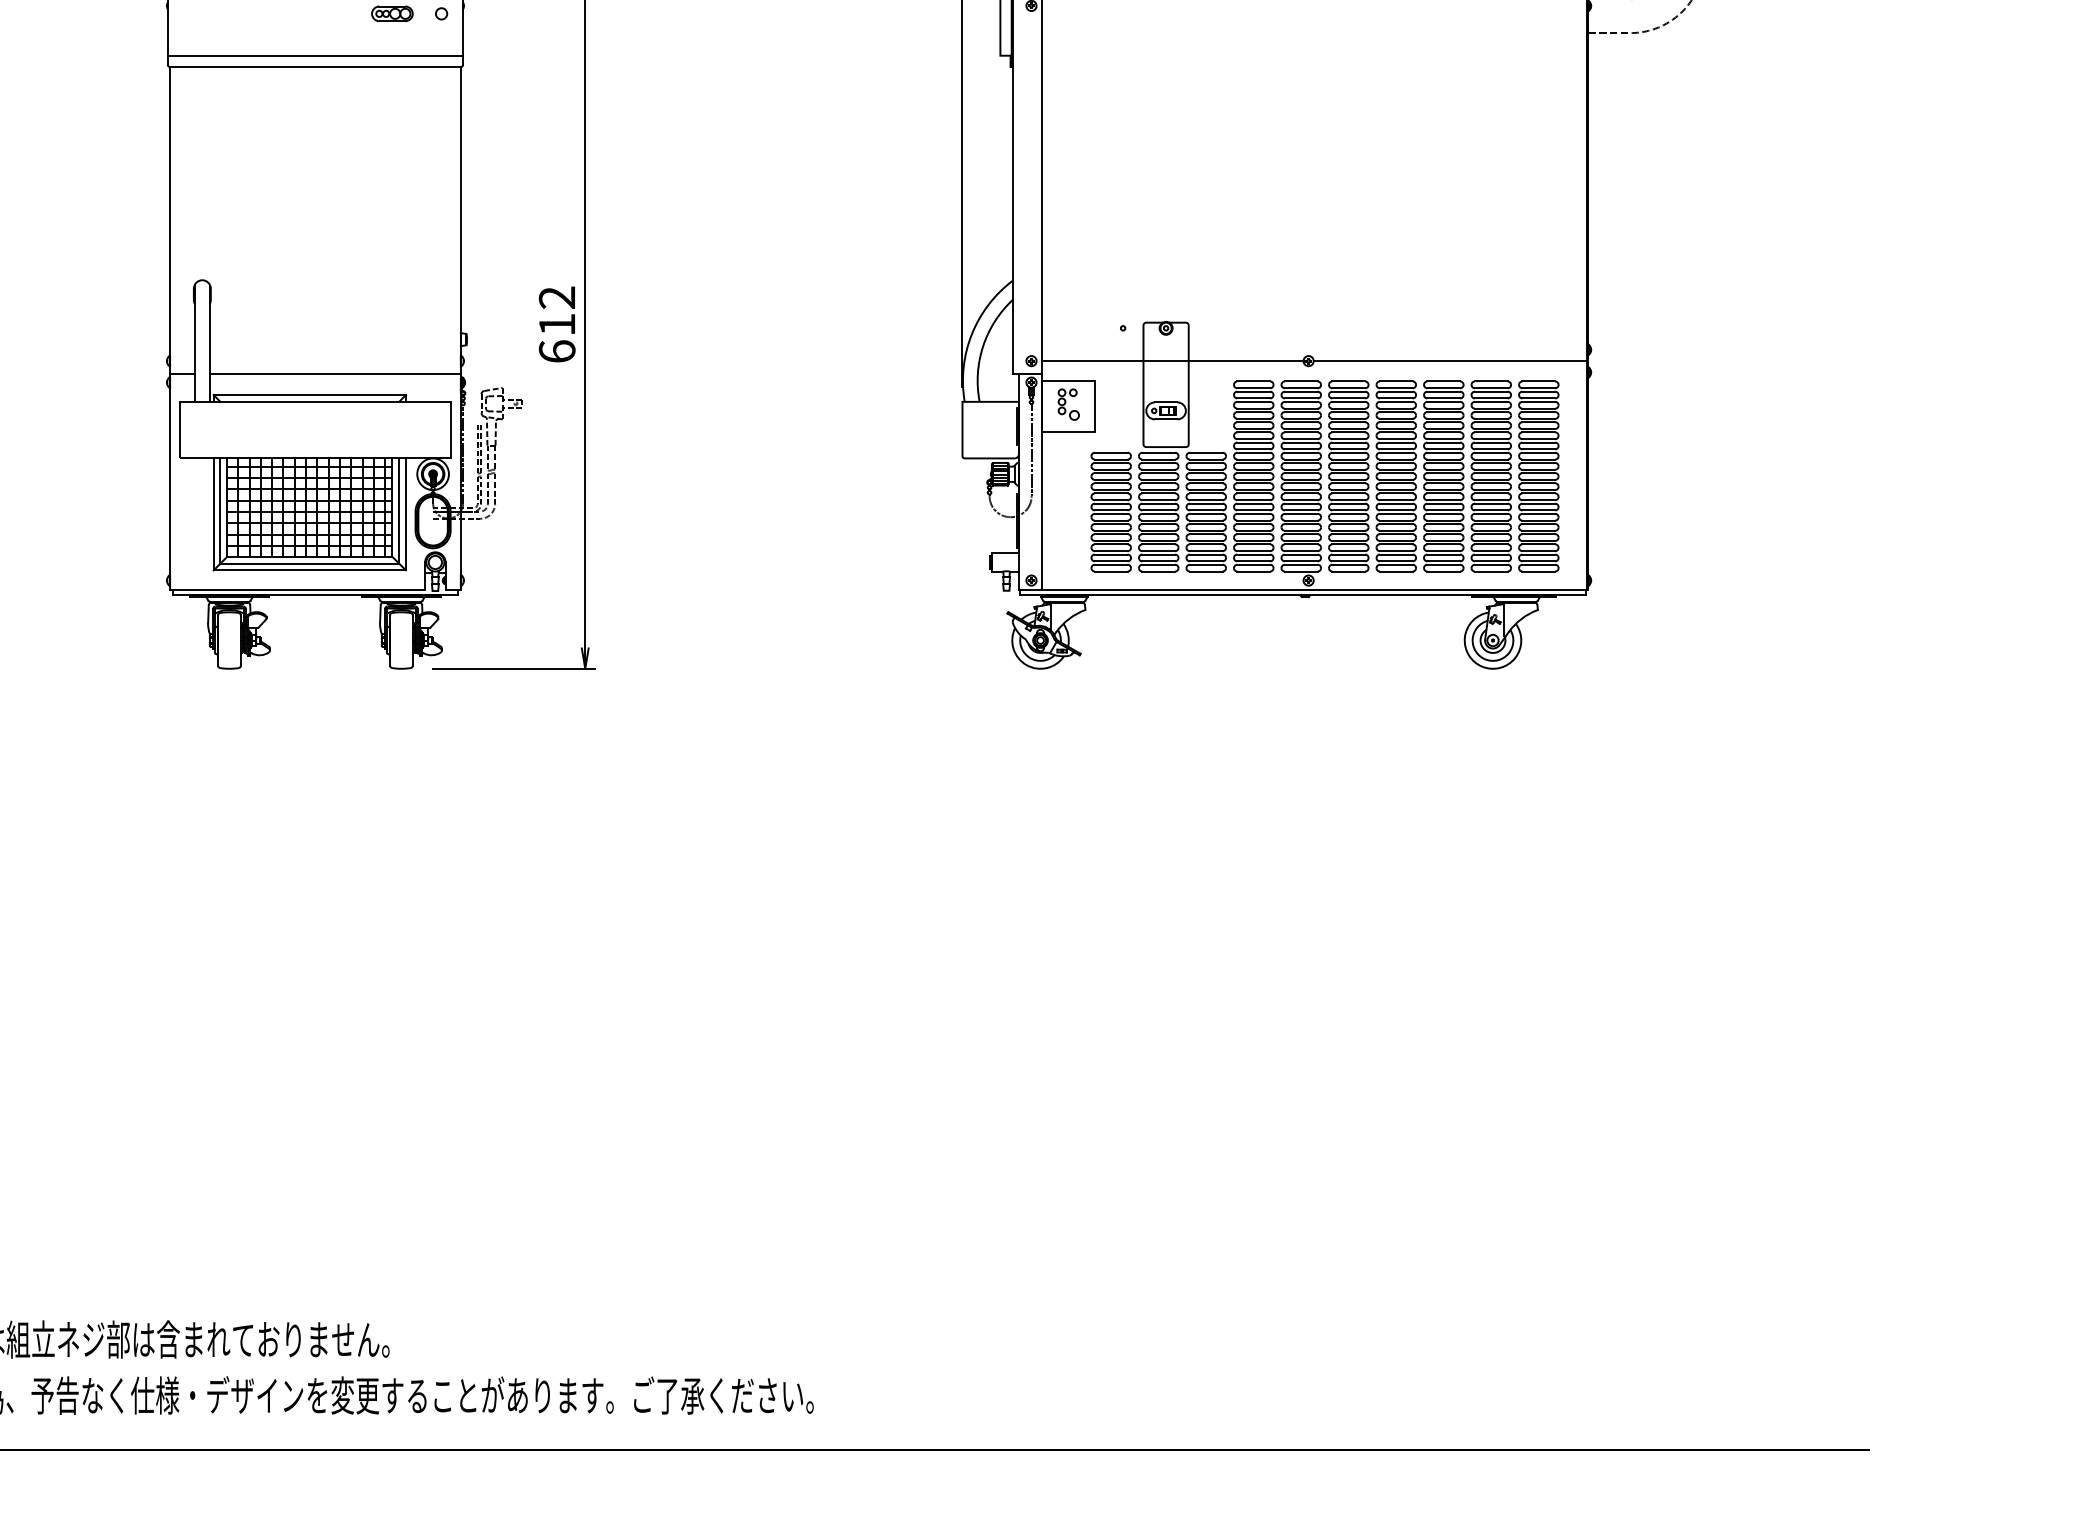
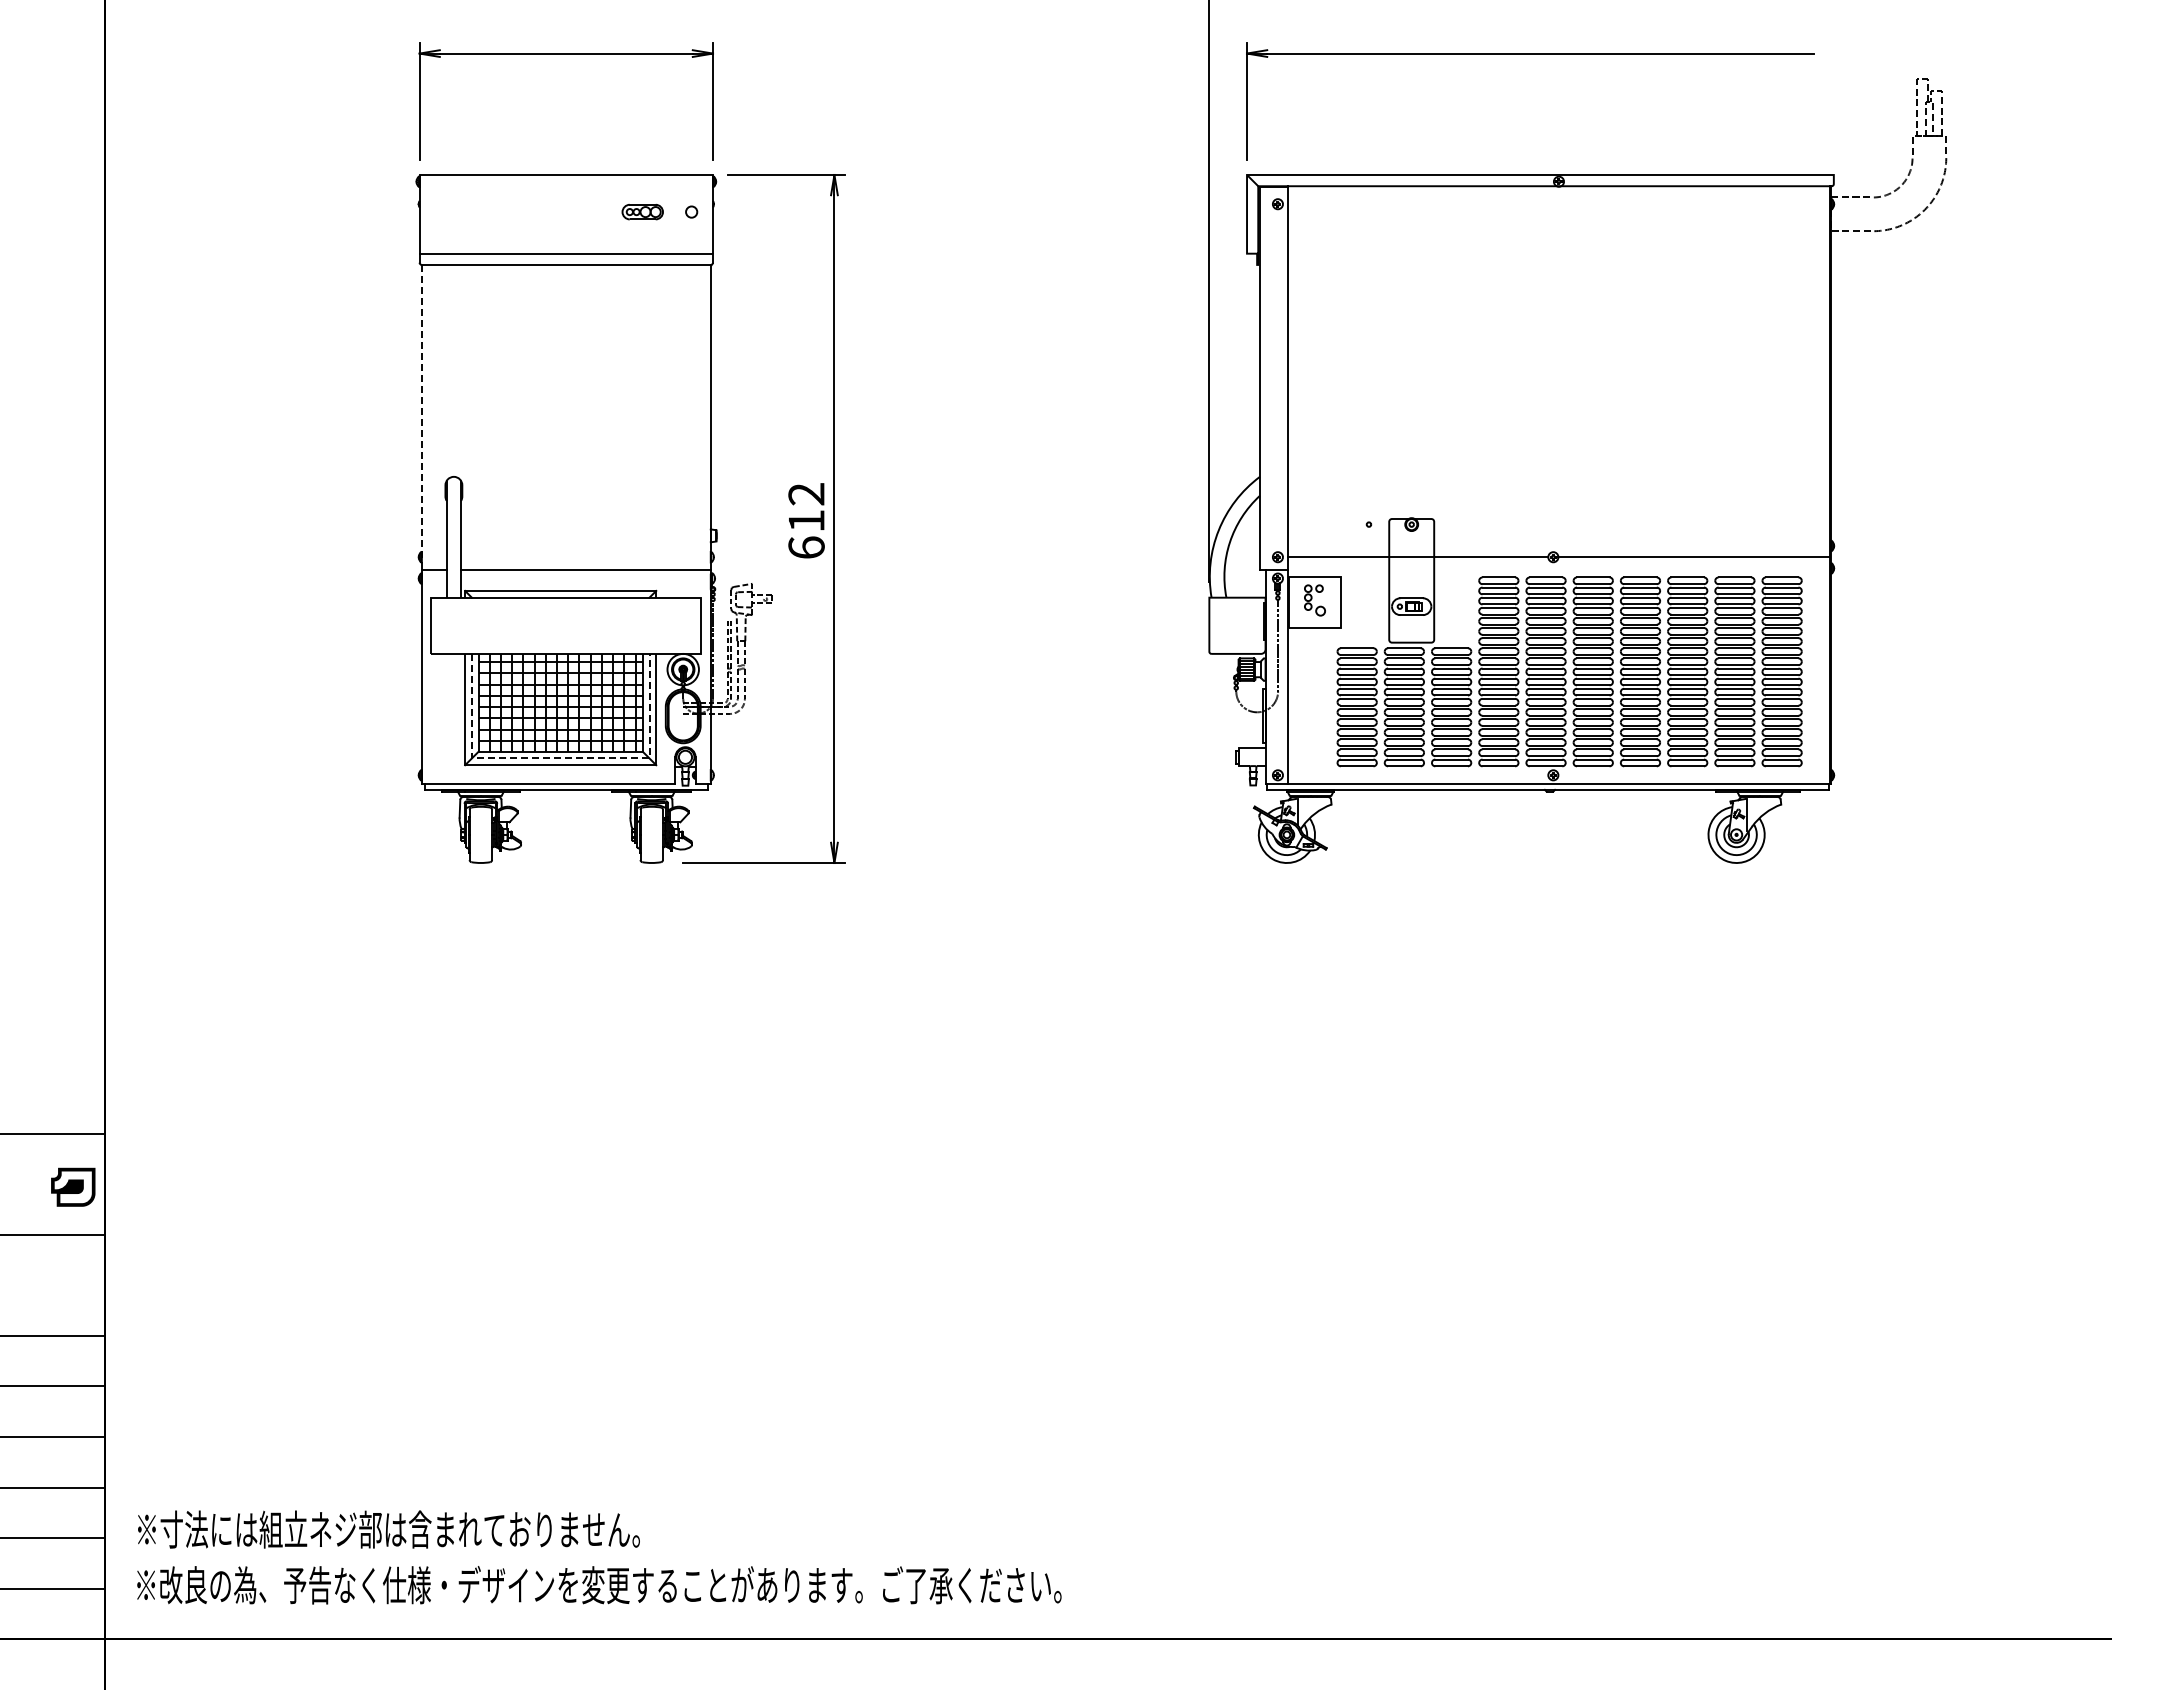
line: (169, 220) -> (421, 417), solid -> dashed
line: (309, 563) -> (560, 758), solid -> dashed

